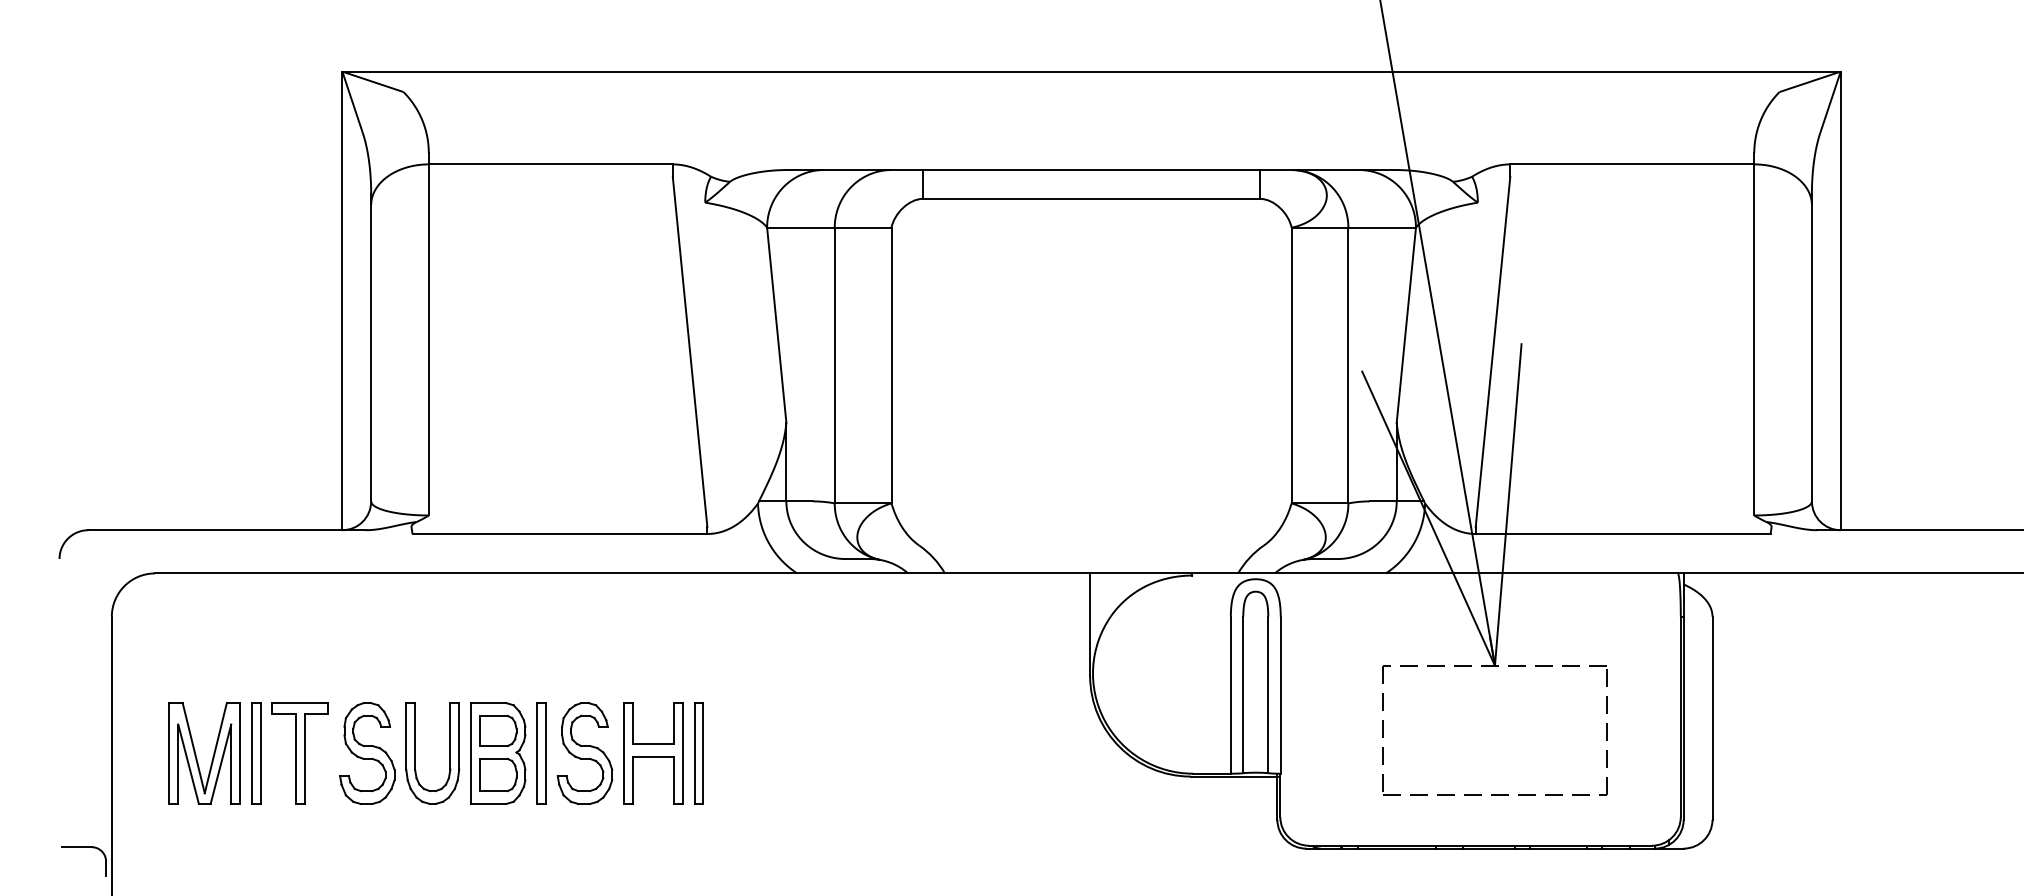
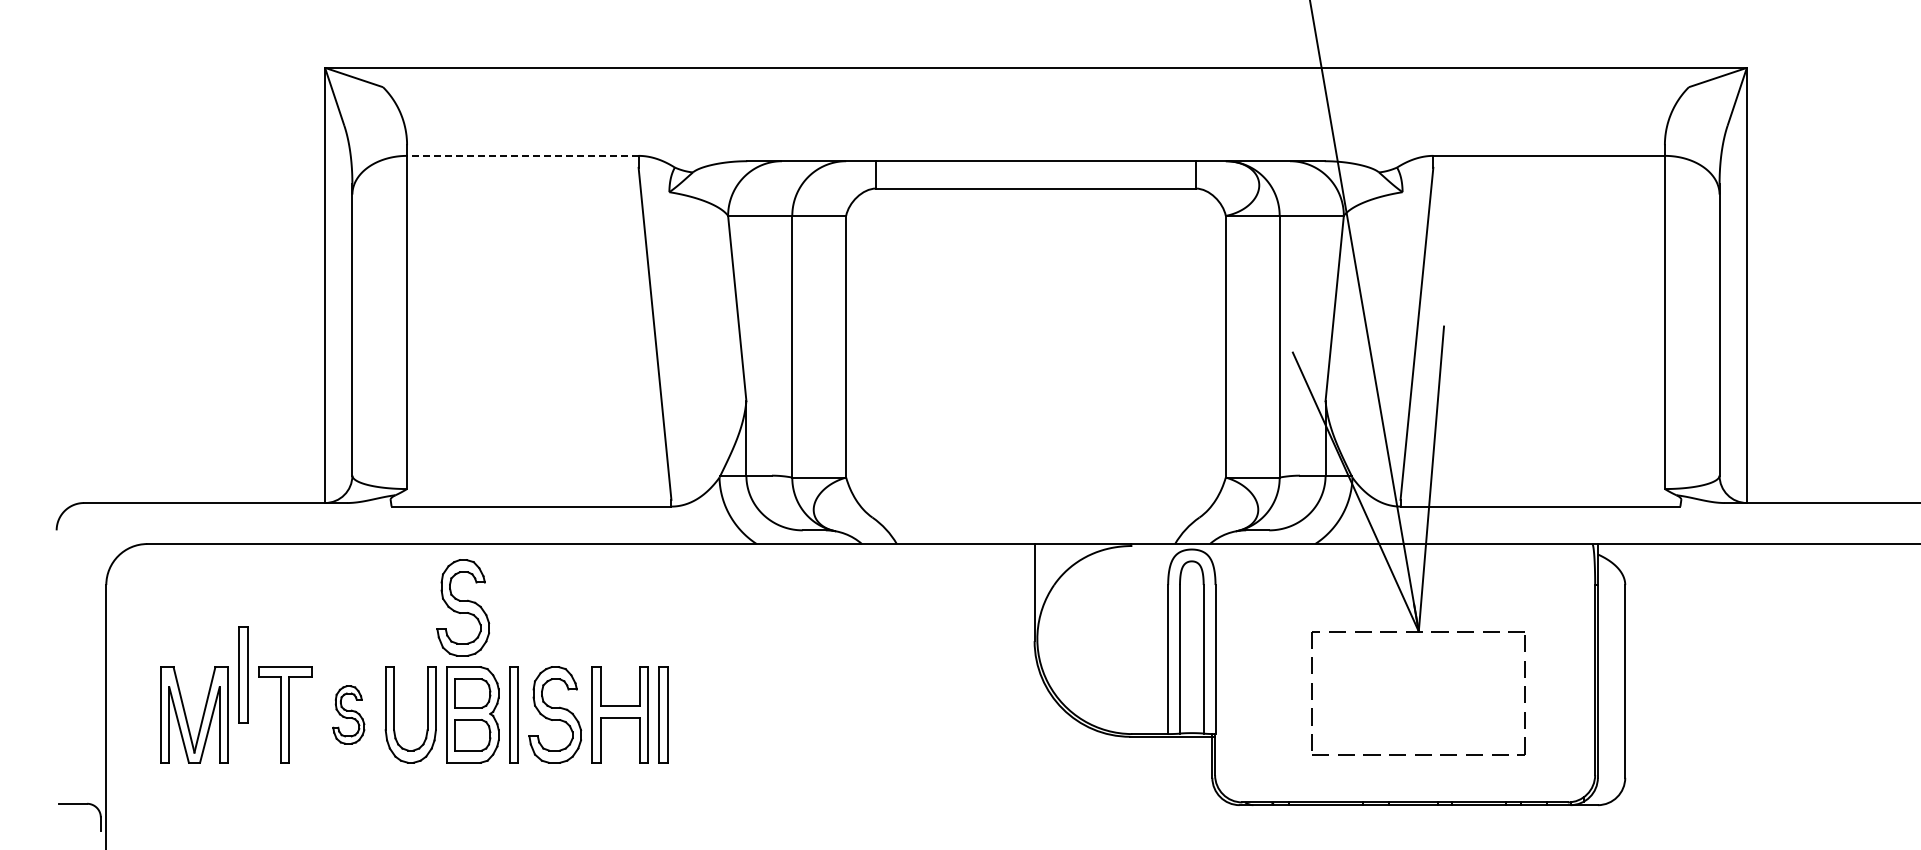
line: (550, 164) -> (522, 155), solid -> dashed
part: (488, 640) -> (463, 607), added
part: (256, 753) -> (243, 674), moved
part: (367, 753) -> (348, 714), size x0.6

